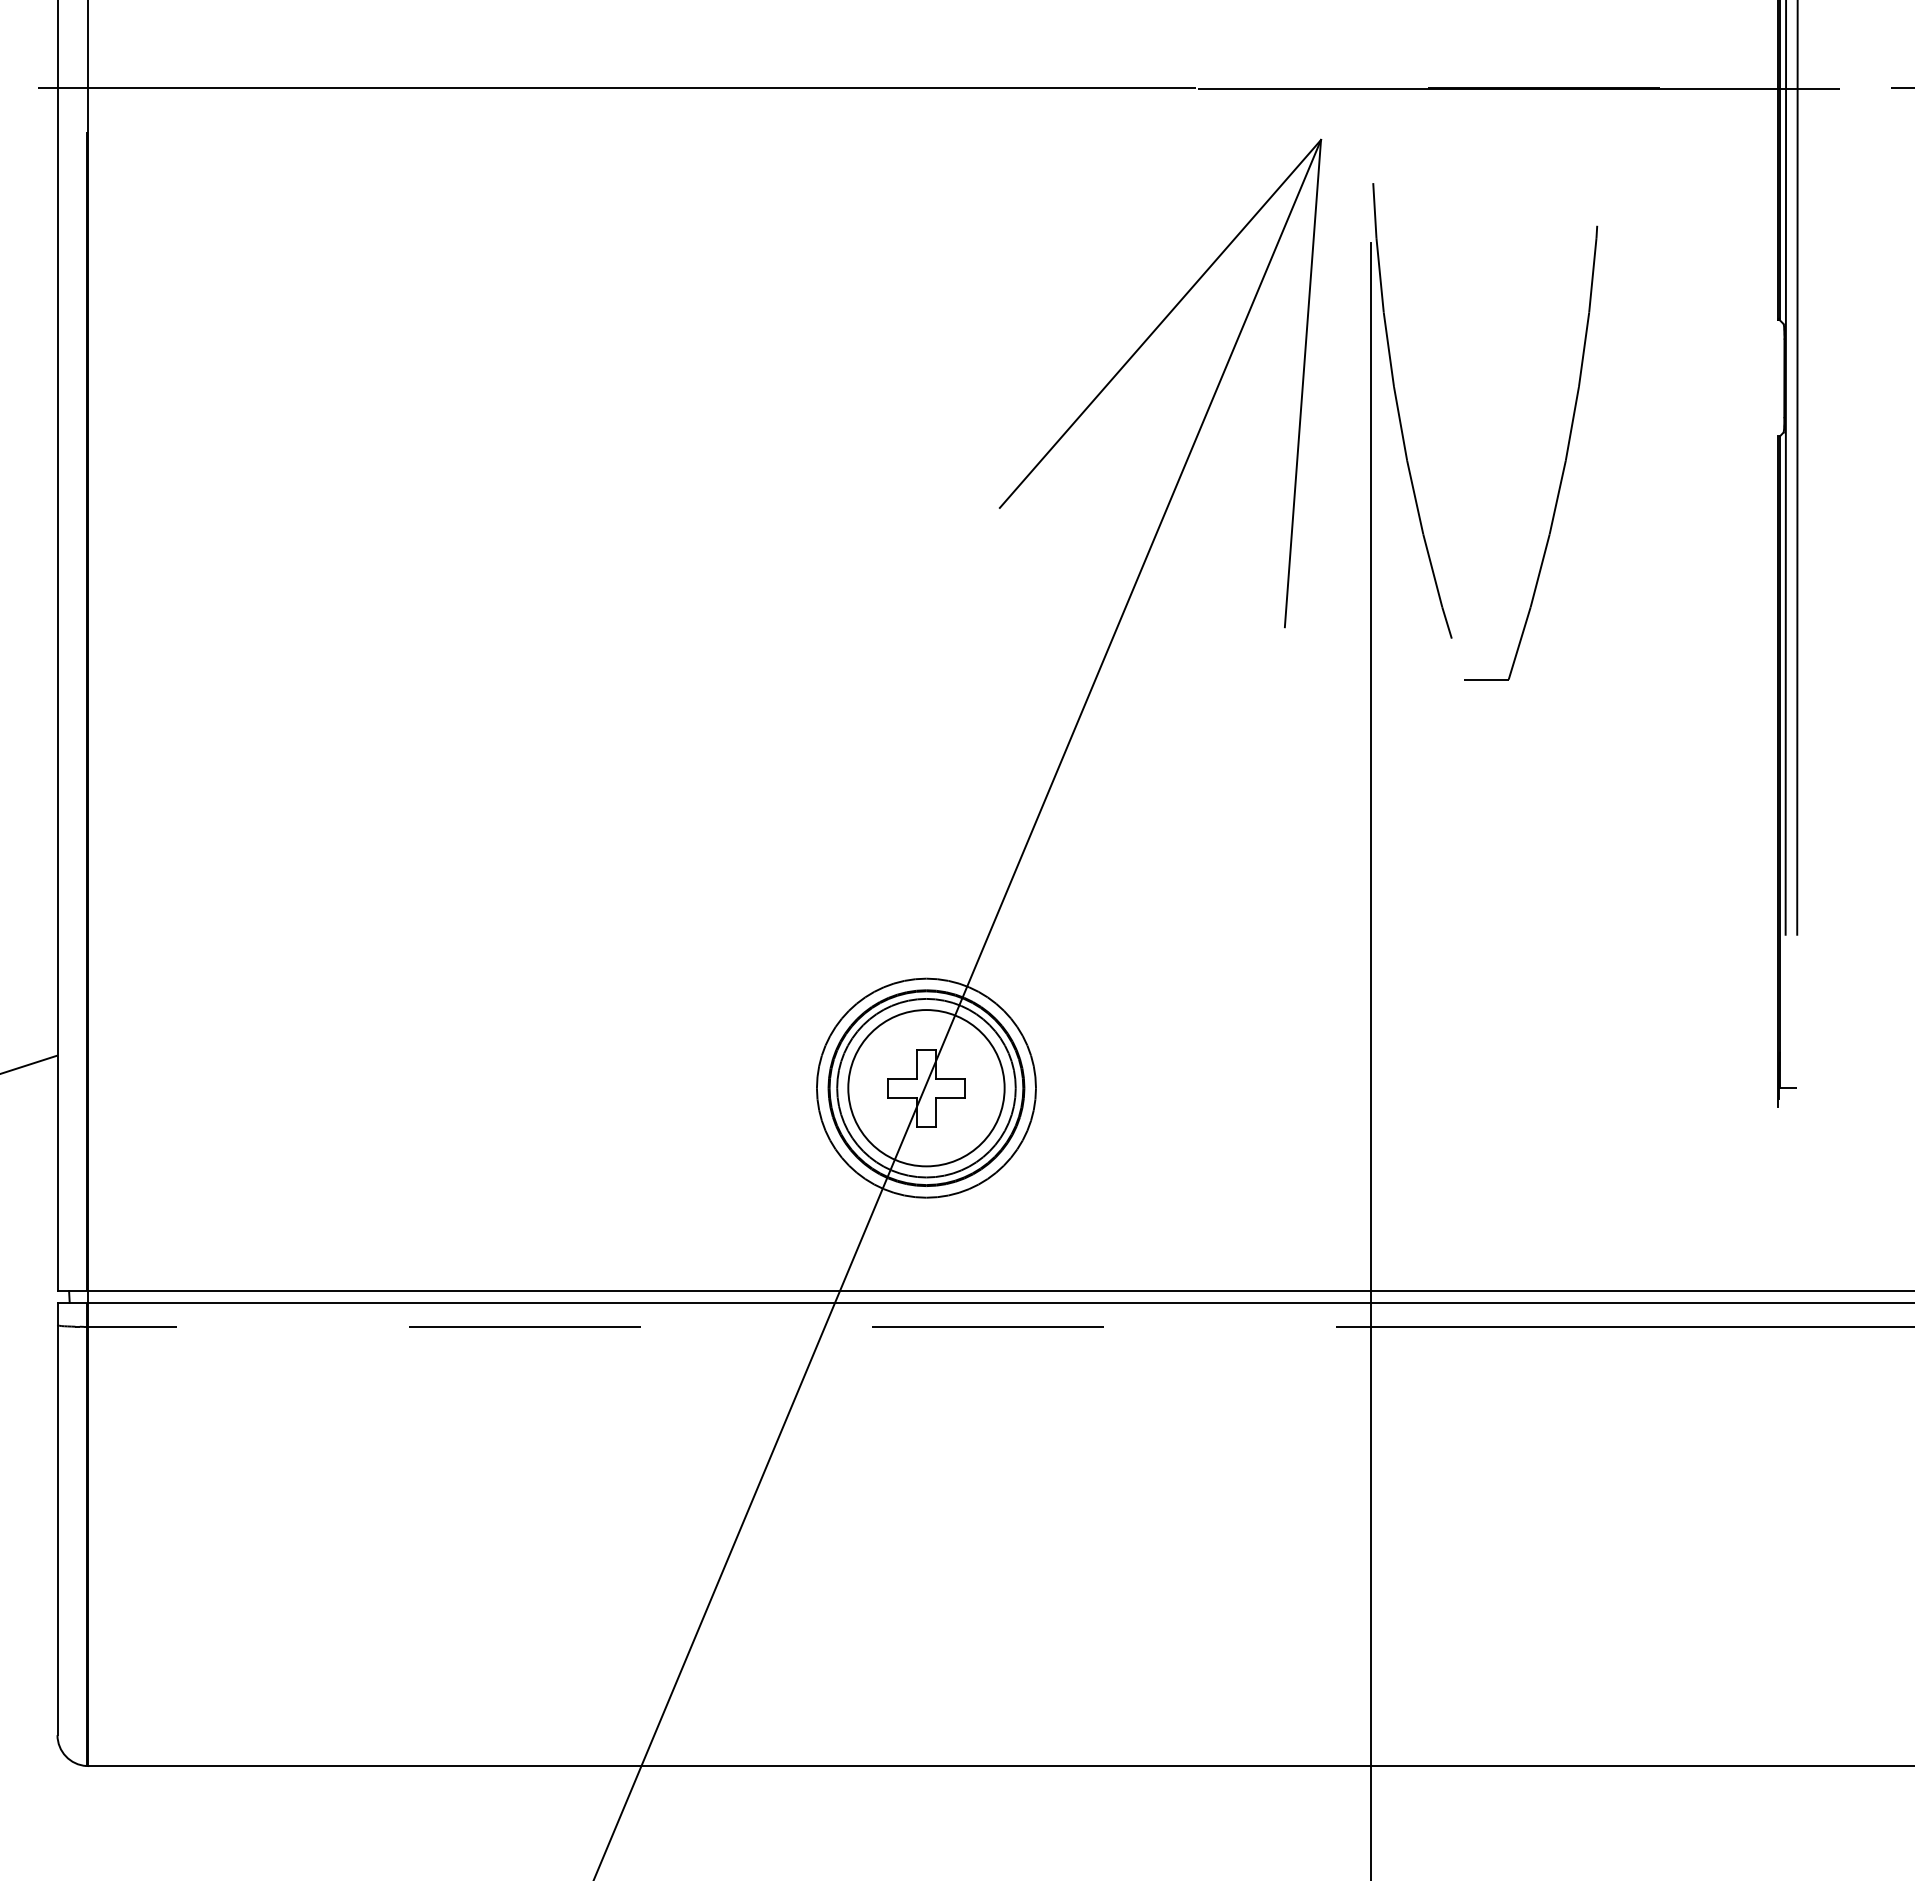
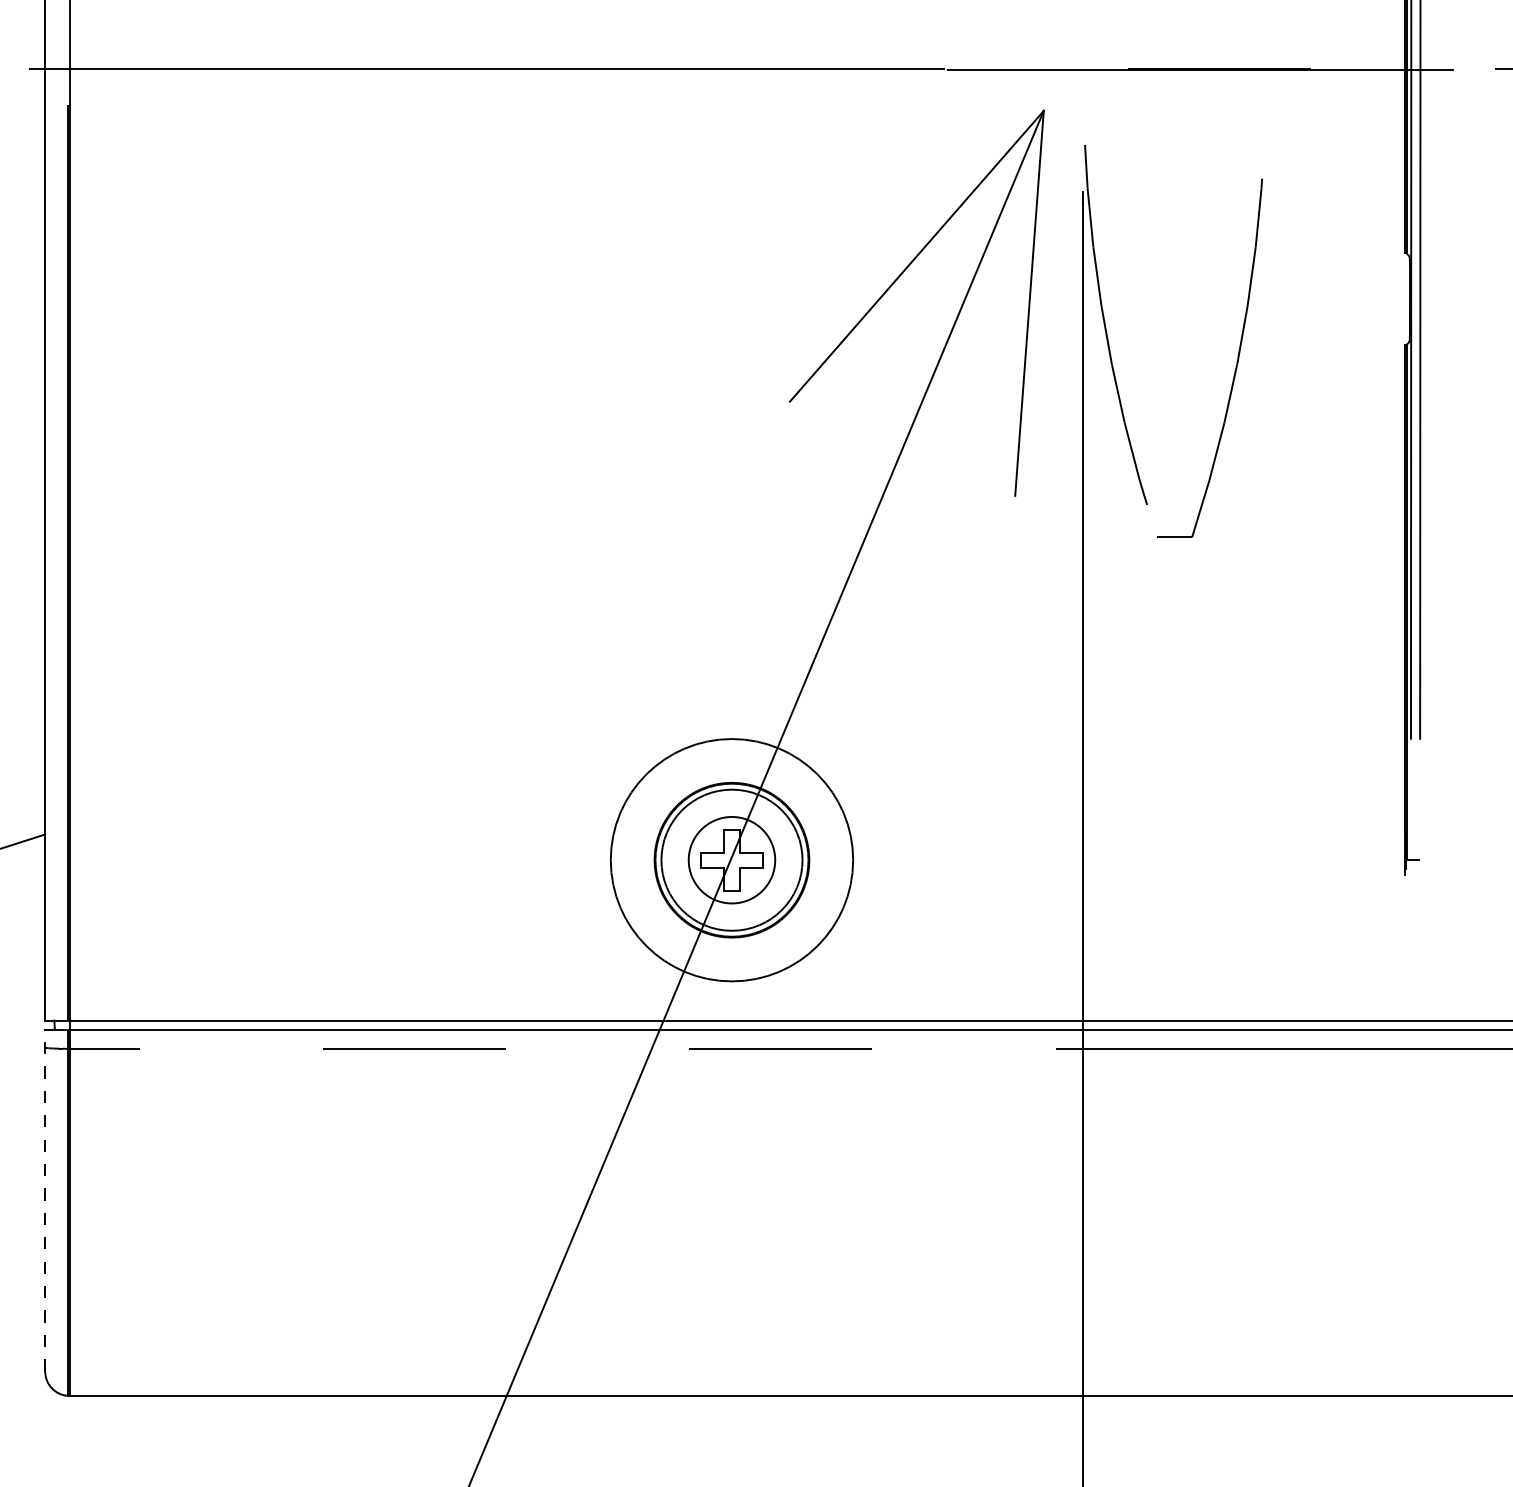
circle: (926, 1087) -> (732, 859), size x1.4
circle: (926, 1088) -> (732, 860), size x0.7
line: (57, 1518) -> (45, 1200), solid -> dashed

